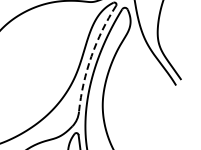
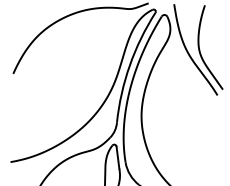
arc: (91, 56) -> (129, 65), dashed -> solid

